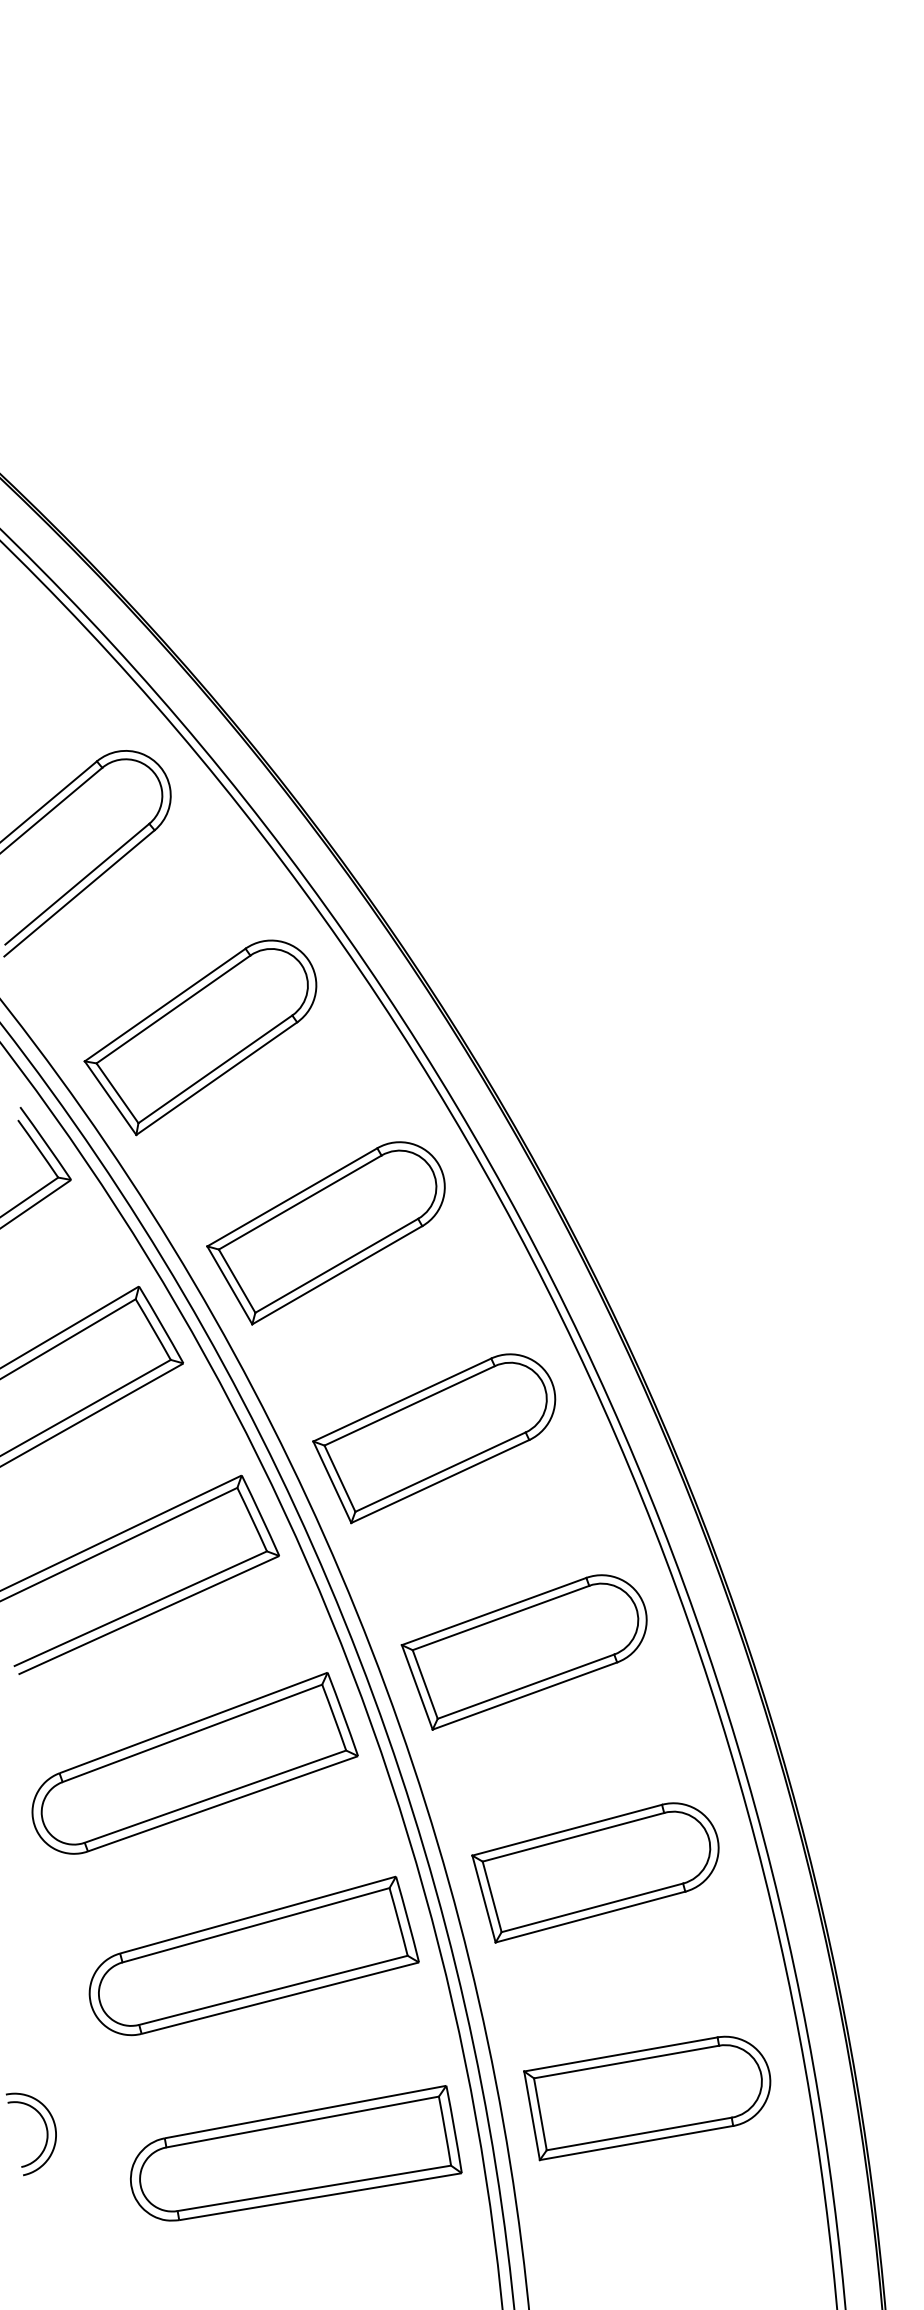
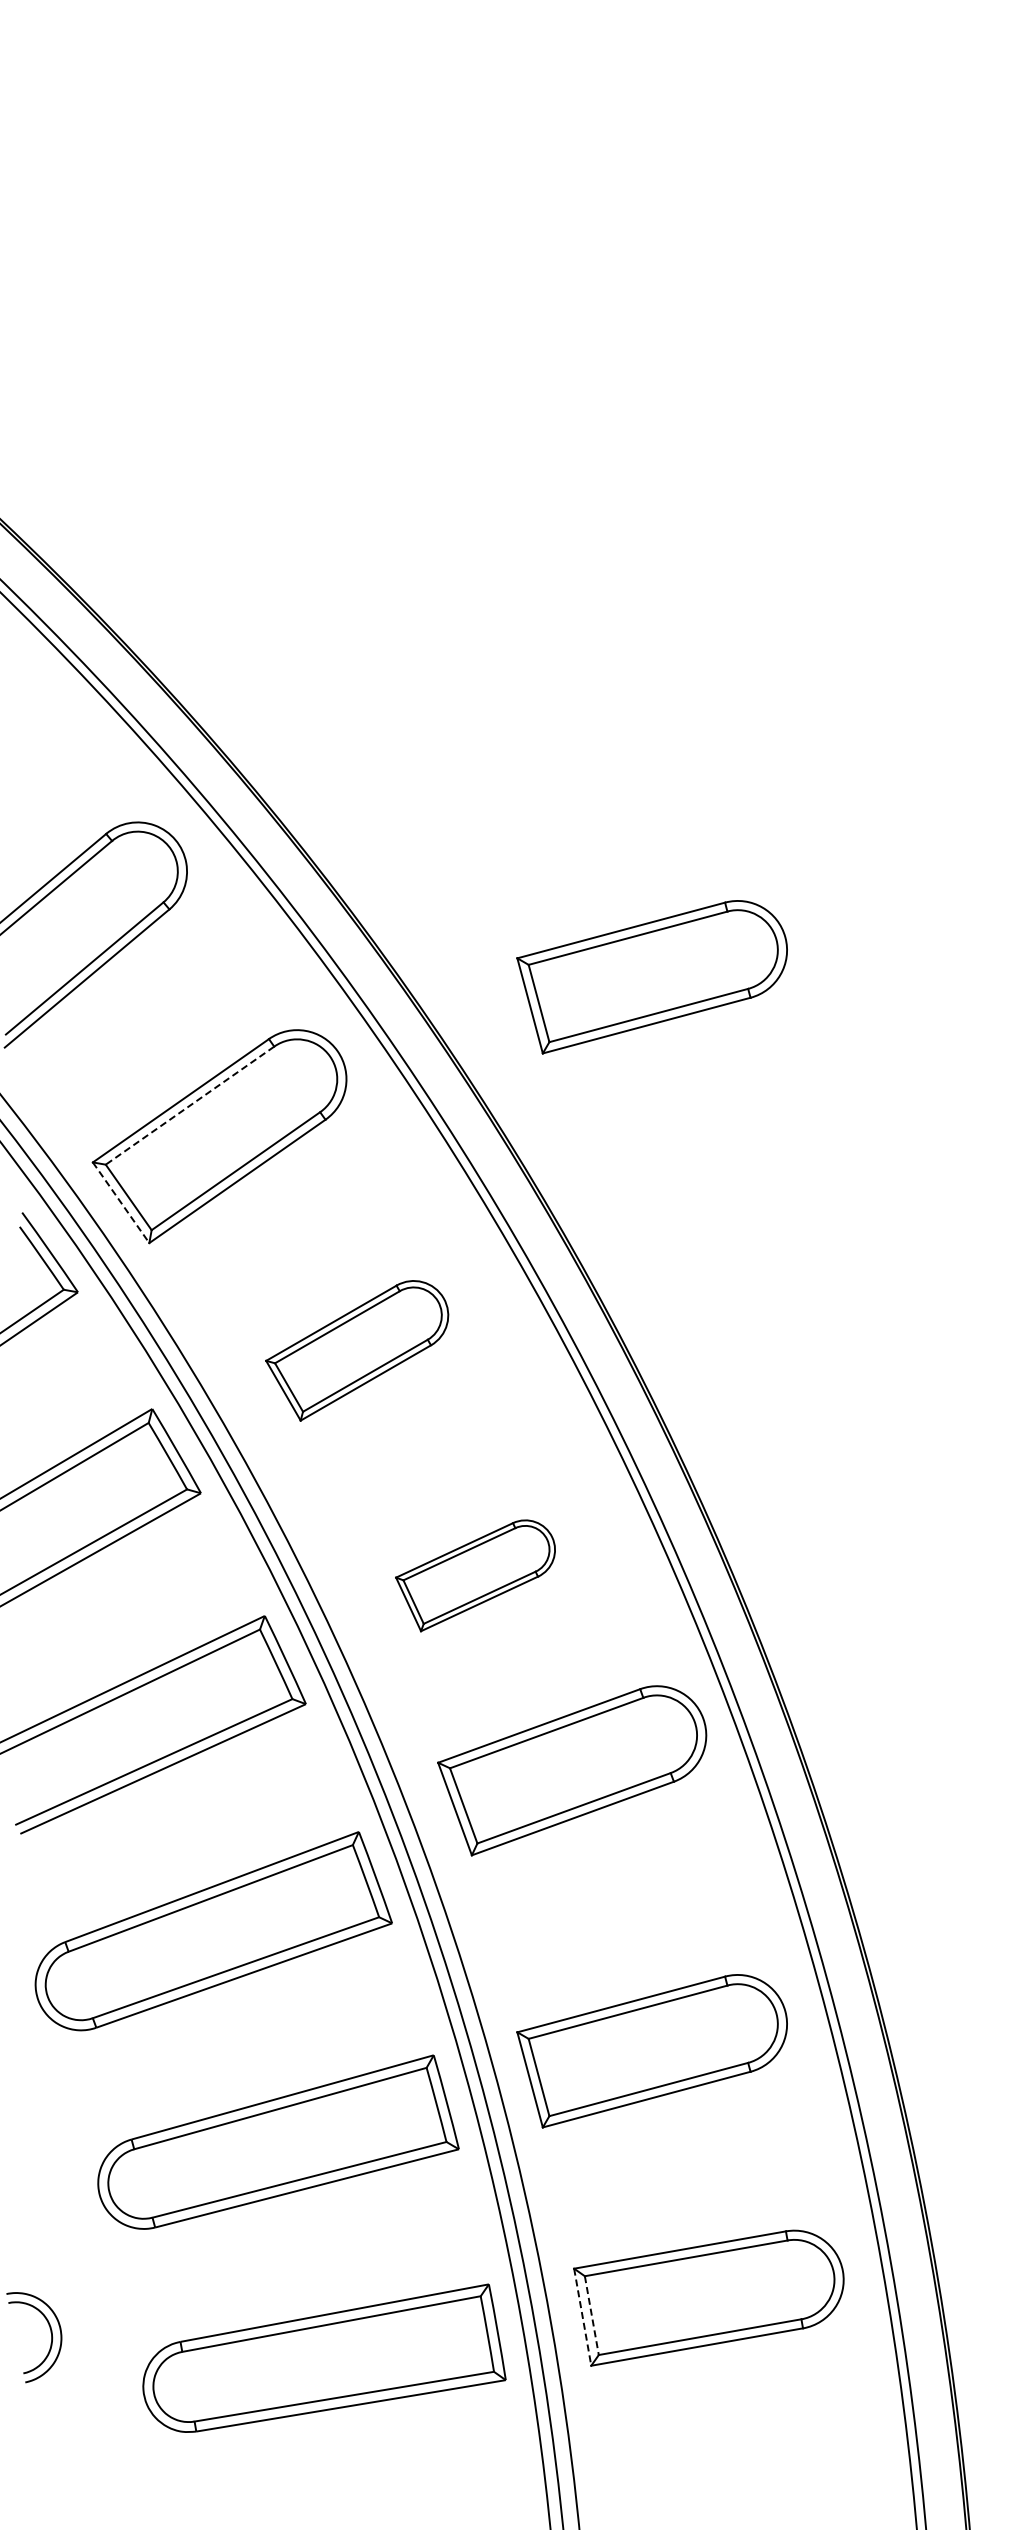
part: (594, 892) -> (651, 977), added
line: (173, 1009) -> (190, 1105), solid -> dashed
line: (110, 1098) -> (121, 1203), solid -> dashed
part: (326, 1233) -> (357, 1350), size x0.7
part: (434, 1438) -> (475, 1575), size x0.6
part: (524, 1652) -> (572, 1770), moved
line: (540, 2115) -> (591, 2316), solid -> dashed
line: (531, 2116) -> (582, 2317), solid -> dashed

